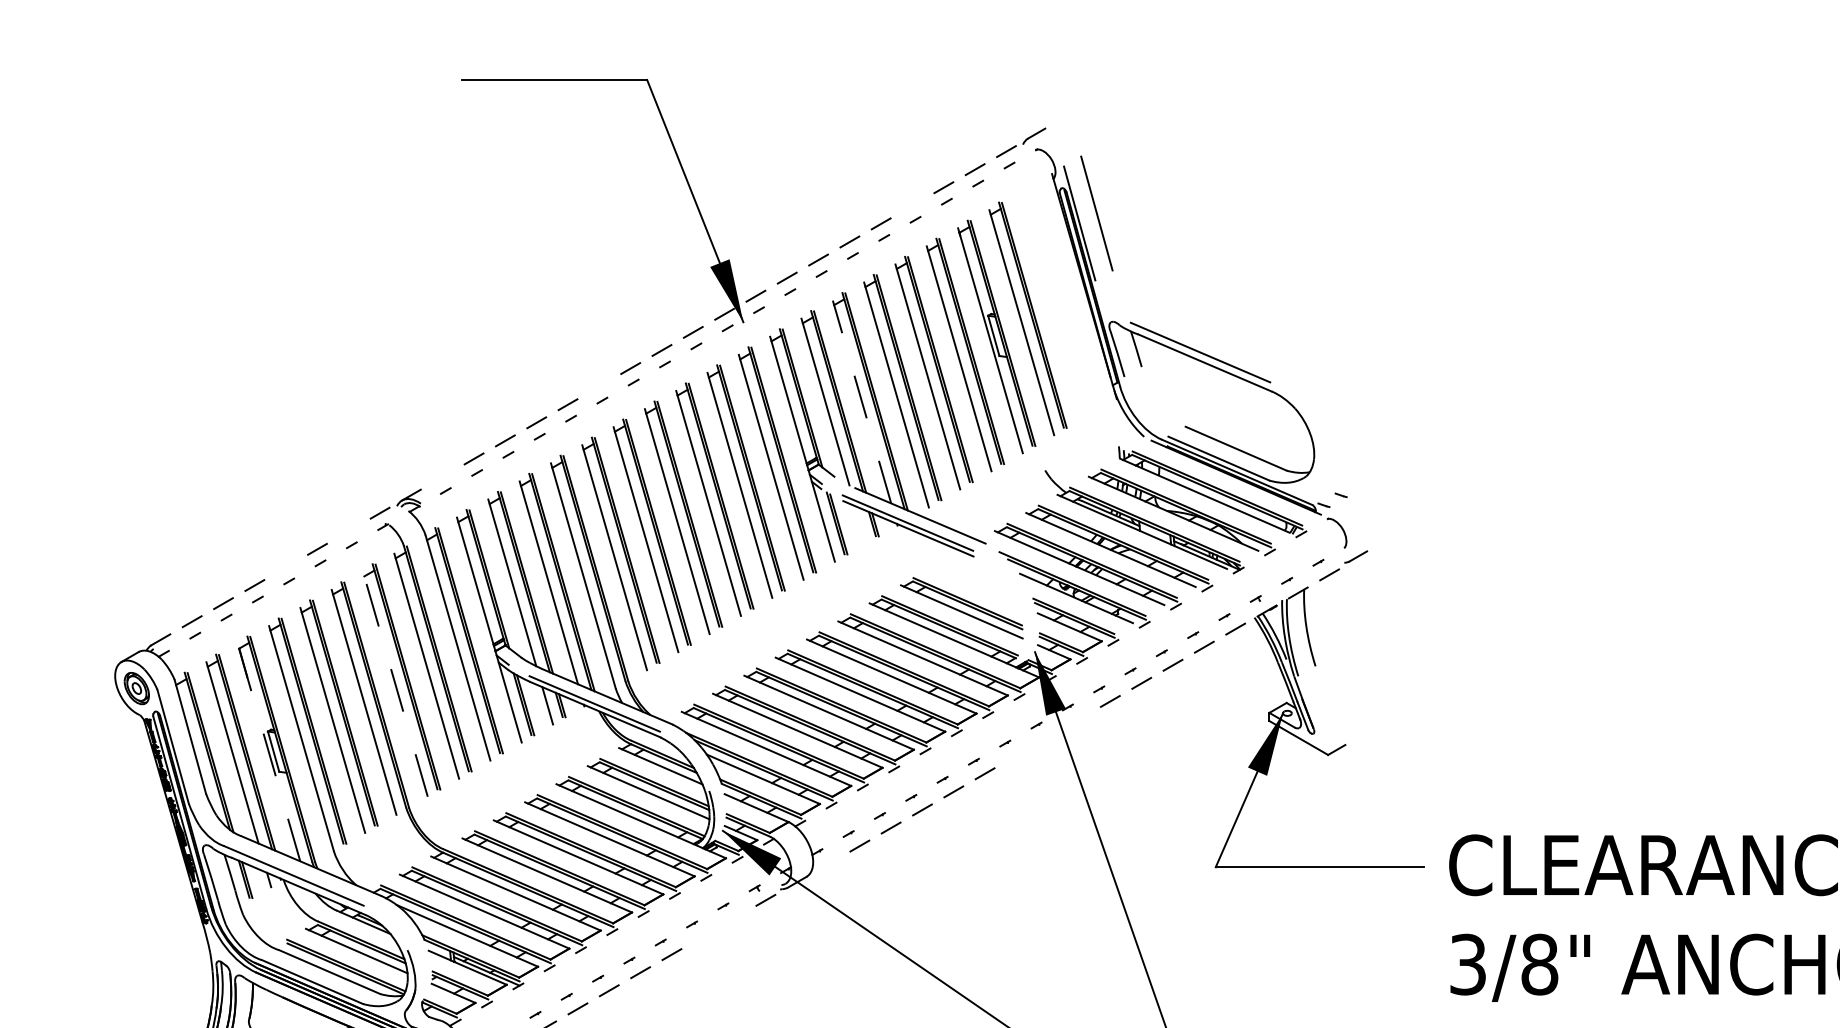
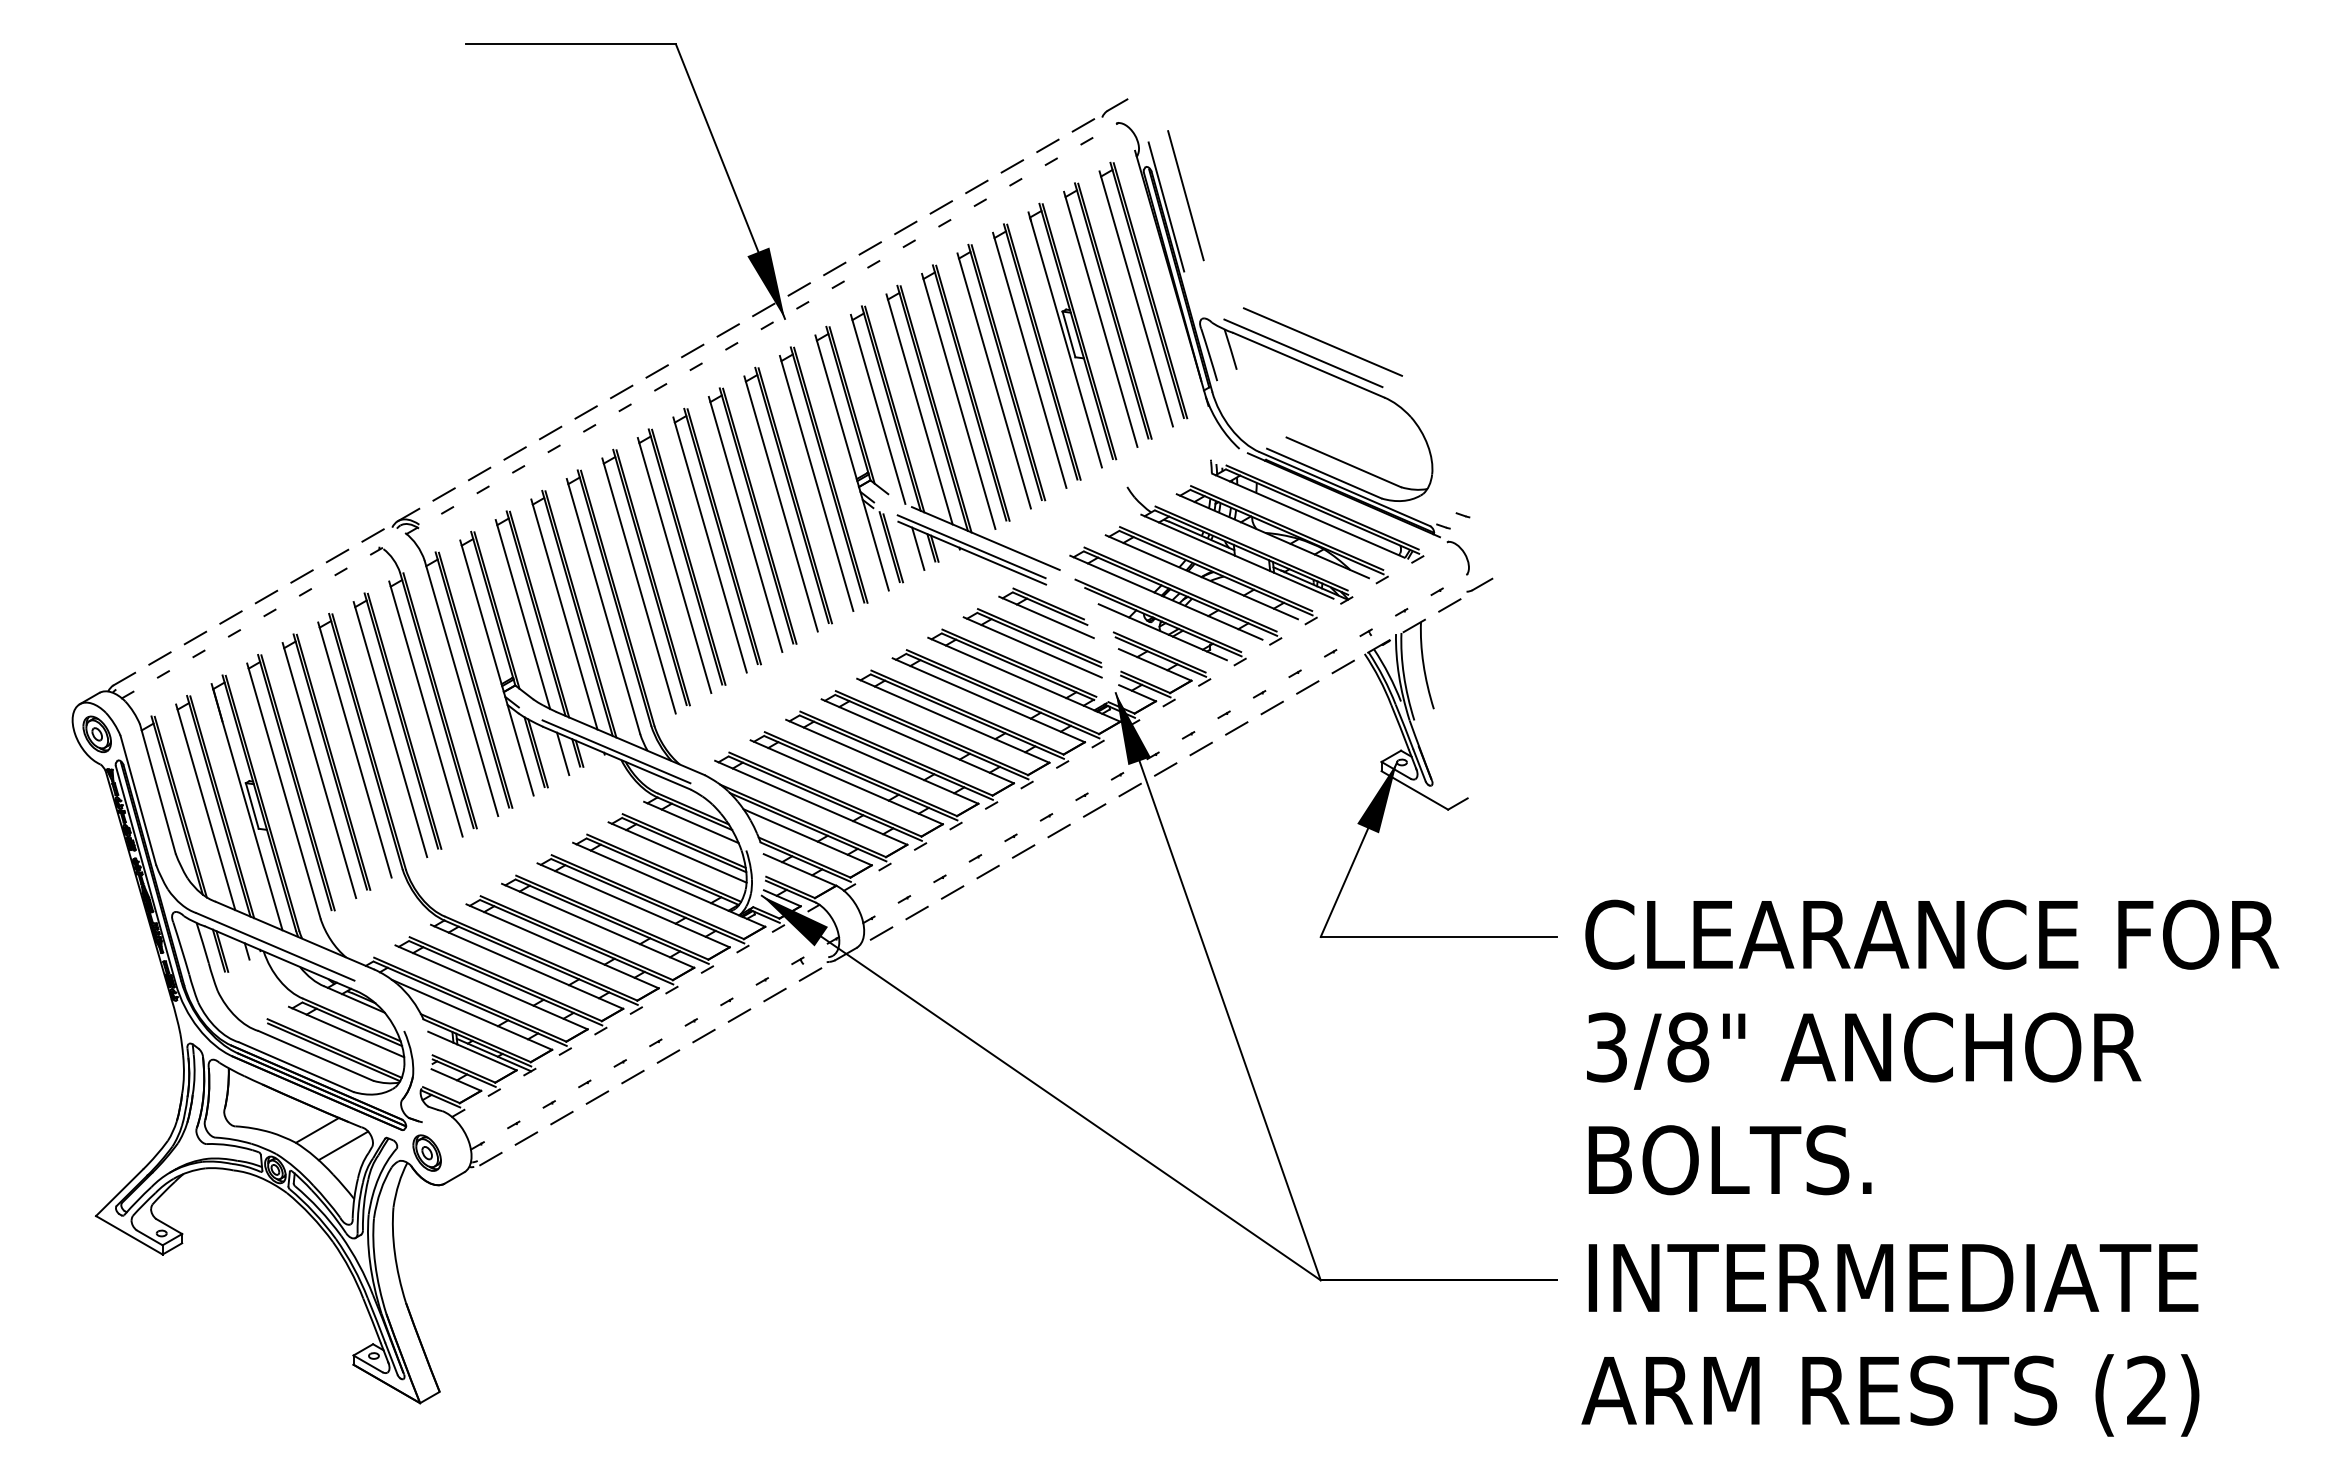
line: (912, 205) -> (976, 186), added
part: (1059, 300) -> (1143, 294), added
line: (1217, 342) -> (1322, 341), added
line: (599, 386) -> (621, 391), added
line: (861, 402) -> (919, 409), dashed -> solid
line: (442, 477) -> (443, 494), added
line: (861, 524) -> (918, 548), added
line: (348, 530) -> (337, 555), added
line: (286, 566) -> (266, 596), added
part: (973, 581) -> (1046, 613), added
line: (395, 684) -> (390, 729), dashed -> solid
line: (1078, 719) -> (1165, 769), added
line: (1047, 737) -> (1129, 789), added
line: (268, 752) -> (246, 806), dashed -> solid
line: (1016, 755) -> (1094, 810), added
line: (828, 864) -> (881, 933), added
line: (734, 917) -> (774, 994), added
line: (703, 936) -> (739, 1015), added

